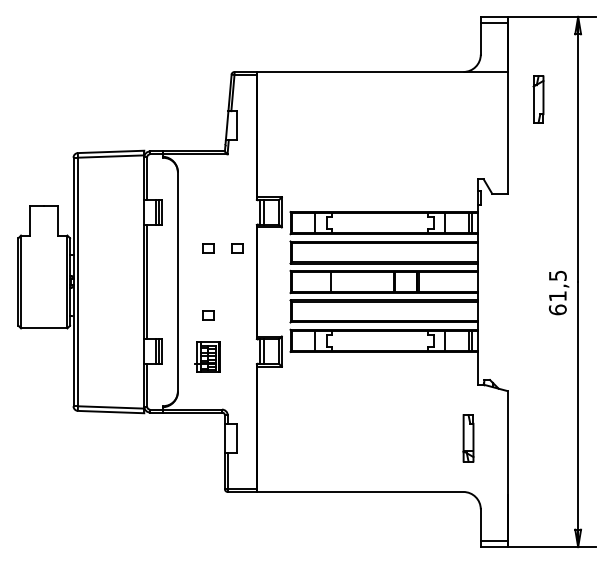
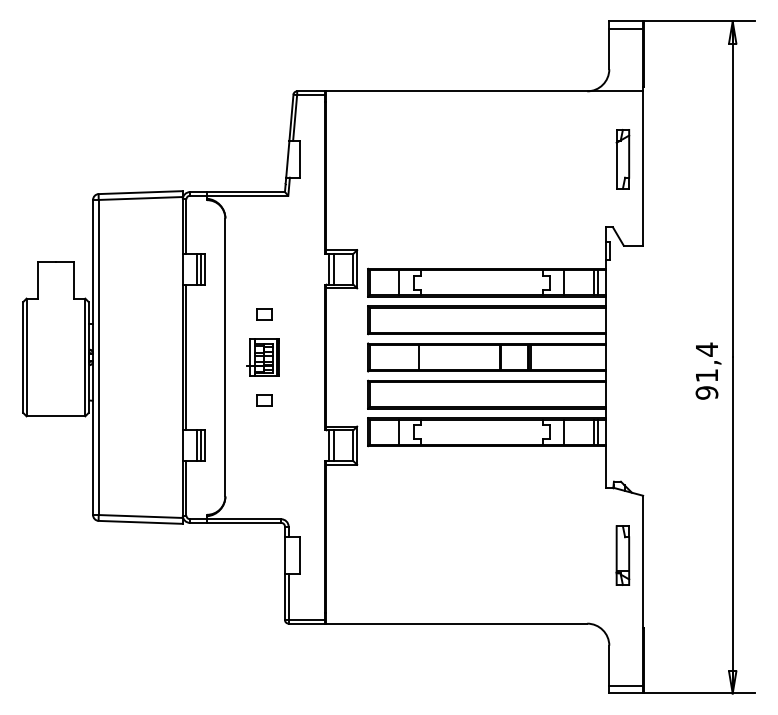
part: (538, 99) -> (622, 159), moved
part: (237, 248) -> (300, 315), removed
text: (557, 292) -> (706, 370), 61,5 -> 91,4
part: (207, 356) -> (262, 356), moved
part: (468, 438) -> (622, 555), moved

